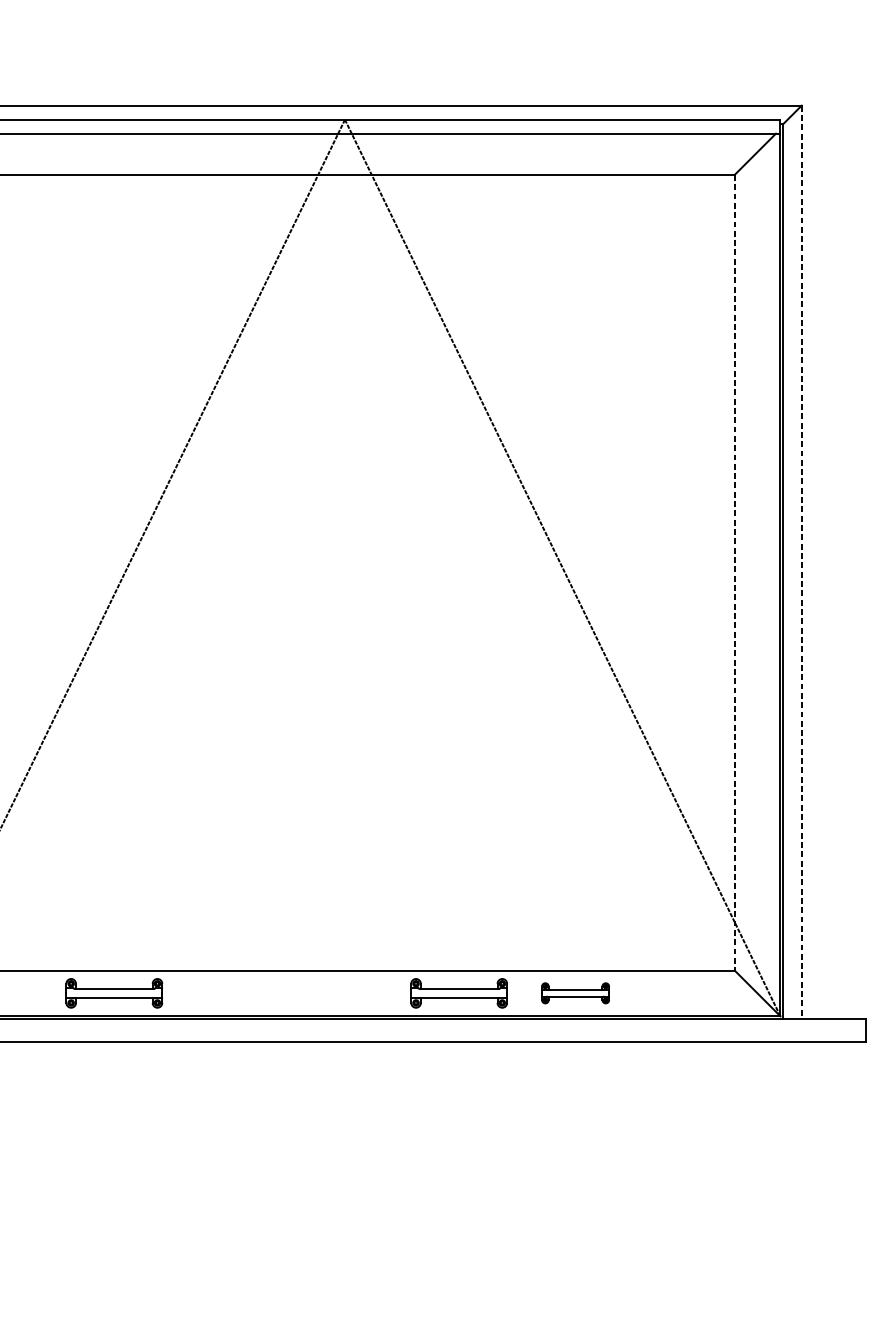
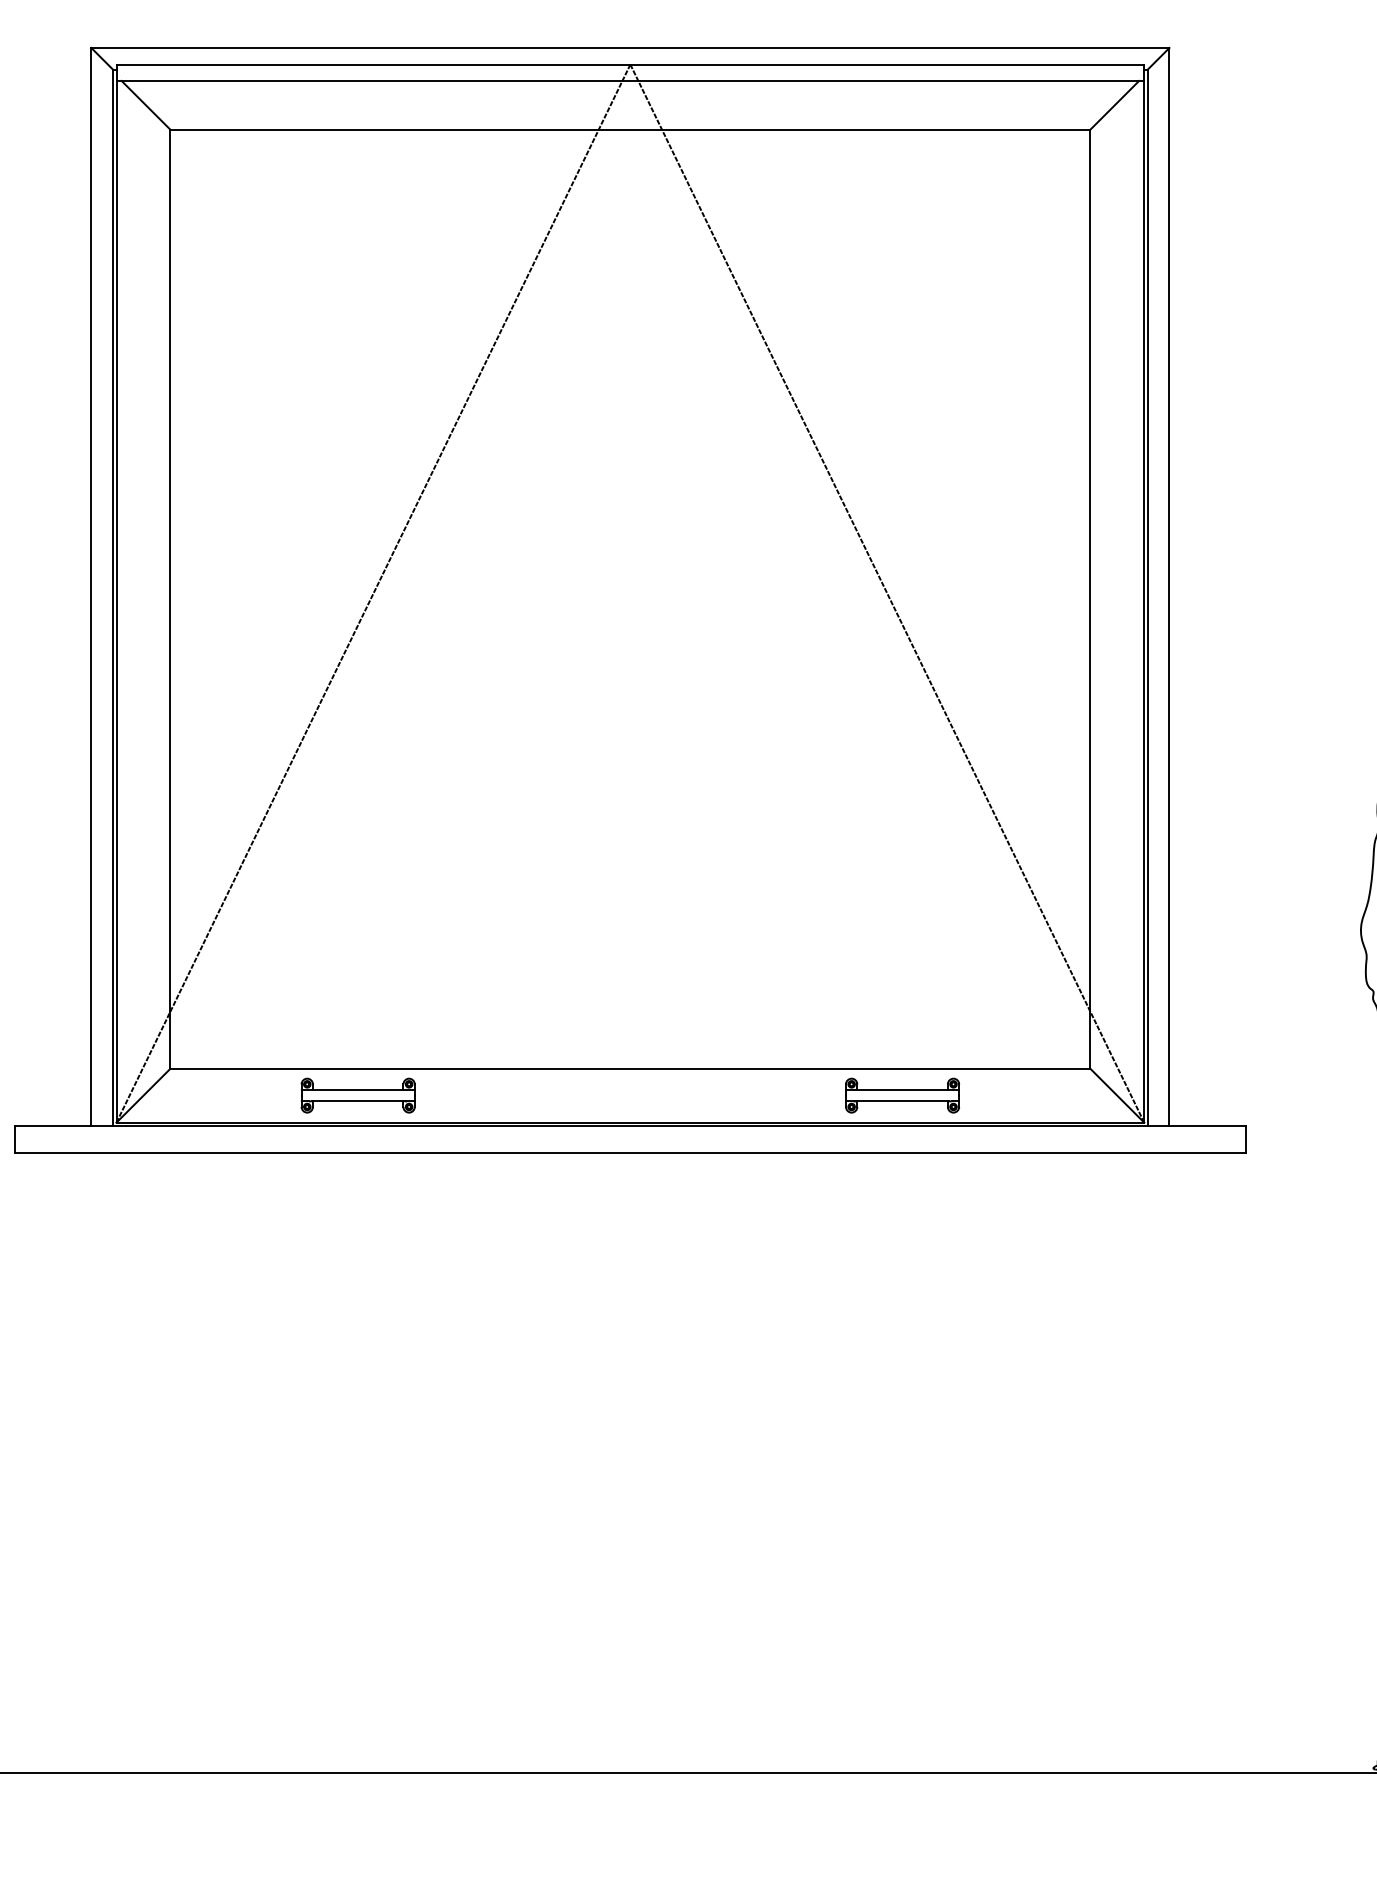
line: (801, 562) -> (1169, 587), dashed -> solid
line: (734, 572) -> (1090, 599), dashed -> solid
part: (458, 993) -> (764, 1095), removed
part: (575, 993) -> (902, 1095), size x1.43

